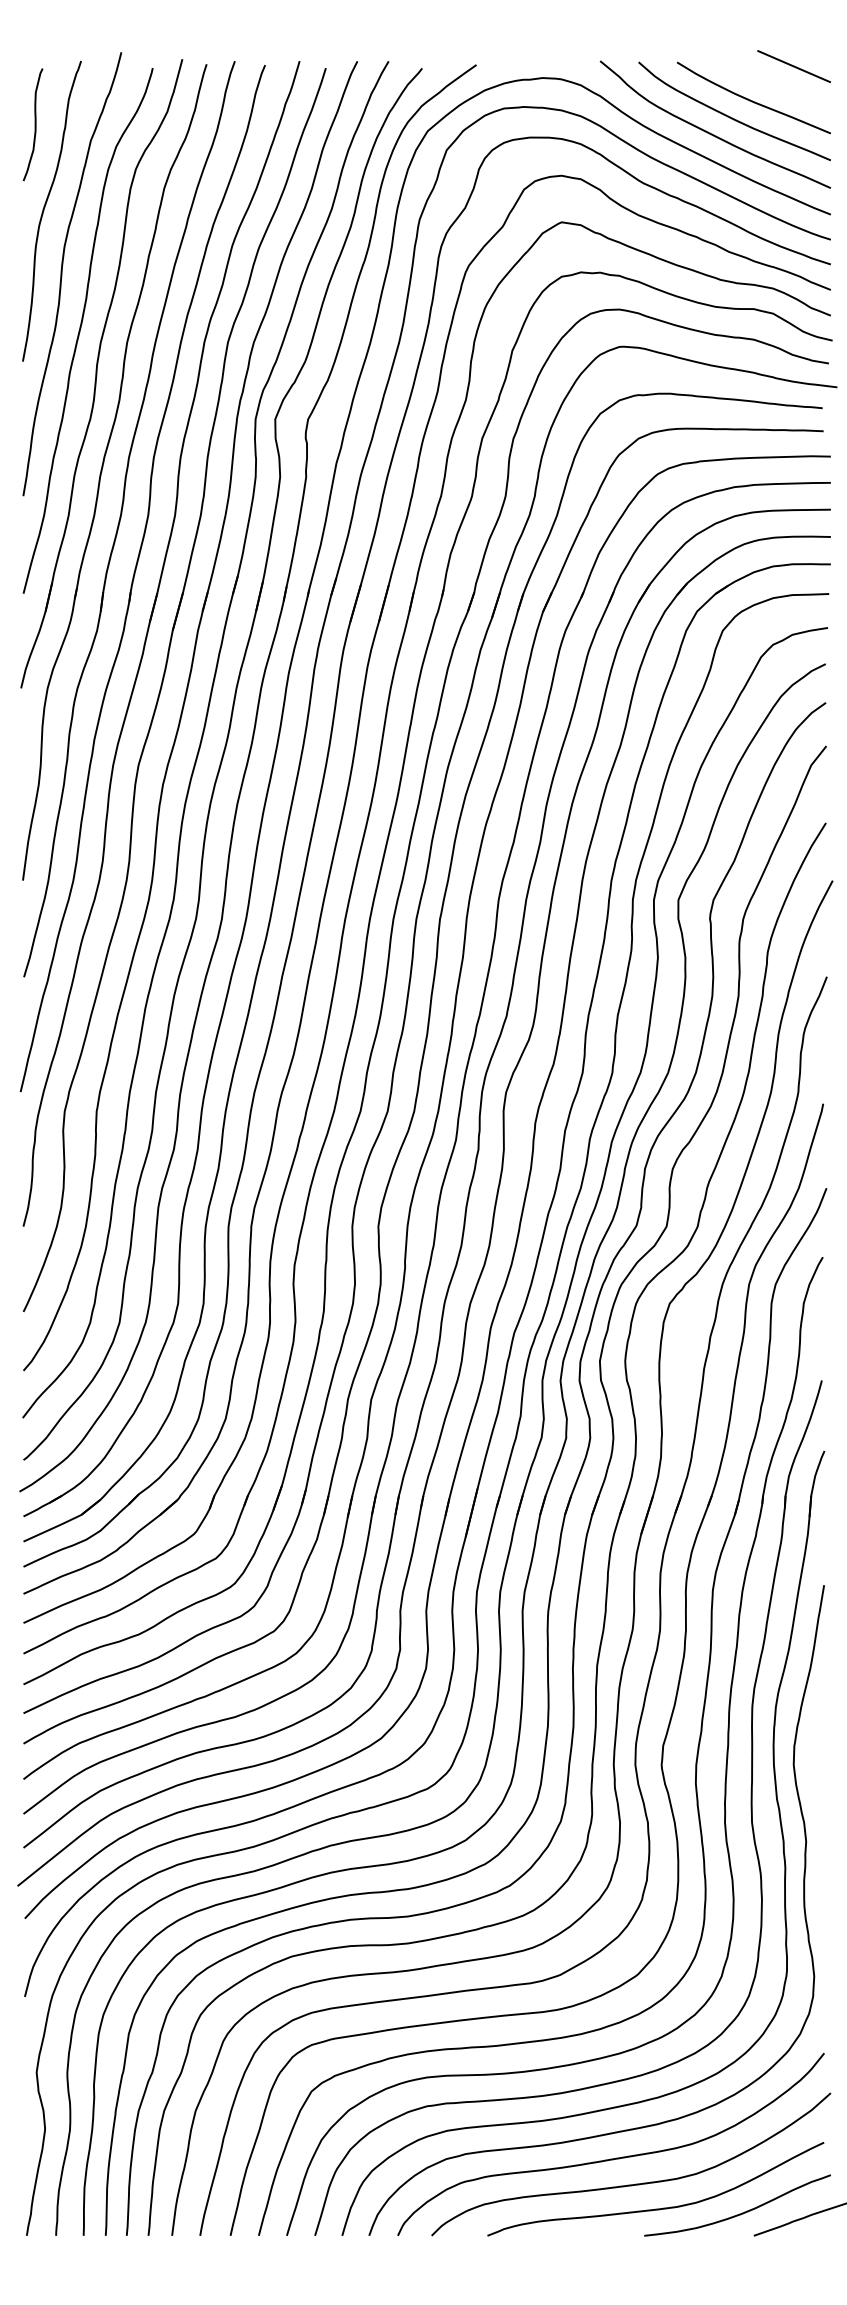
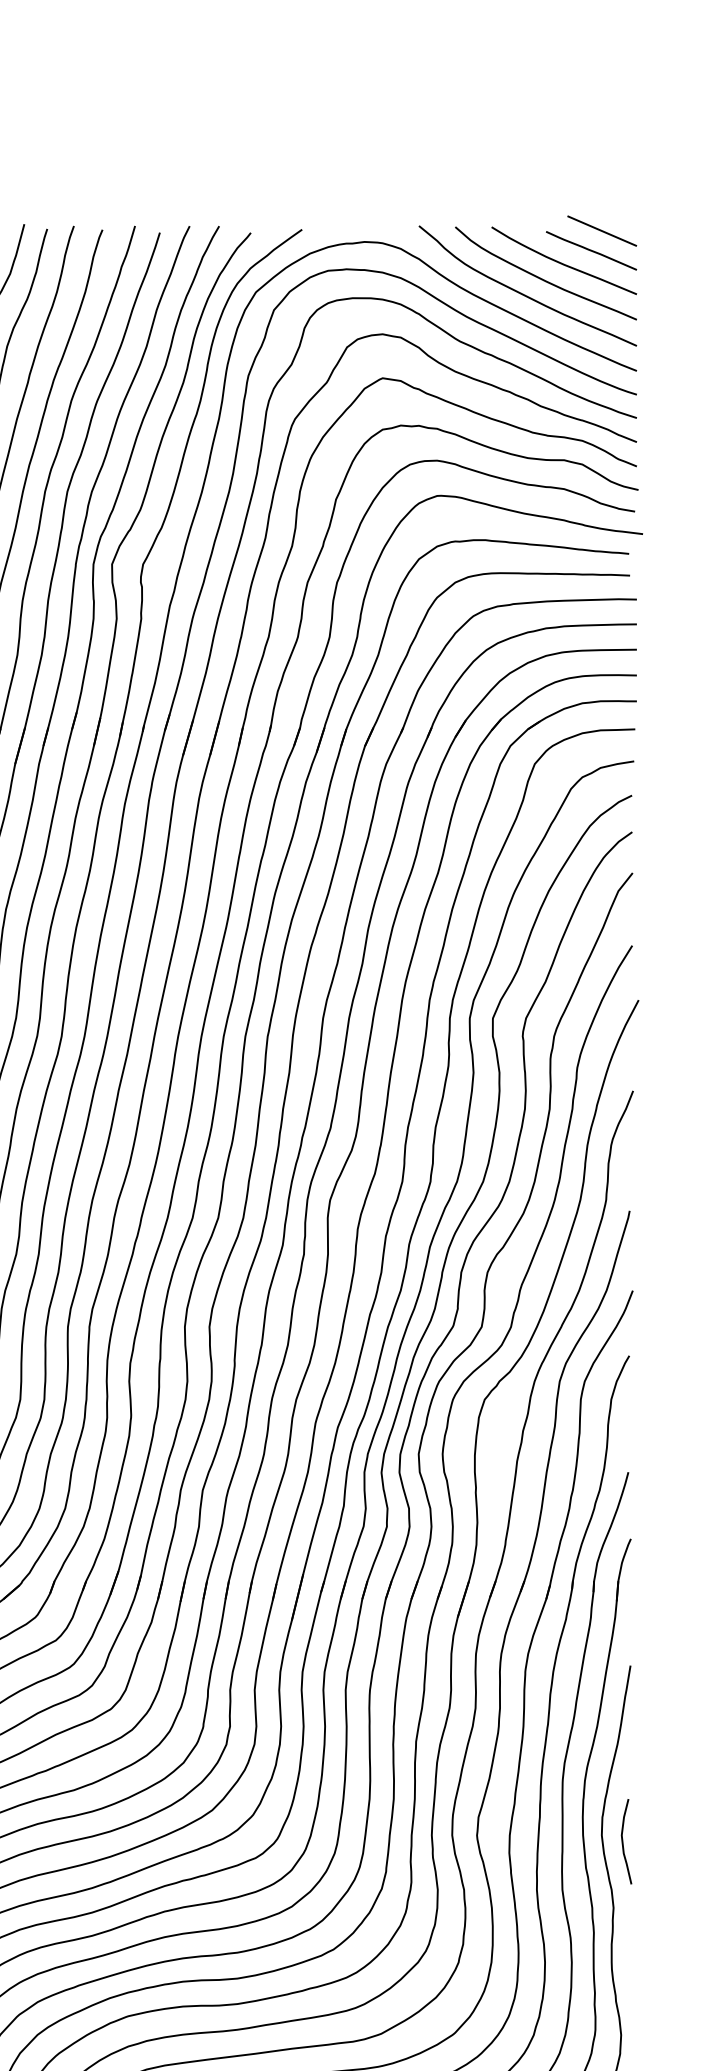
line: (782, 87) -> (591, 250), added
curve: (816, 1771) -> (623, 1841), added

